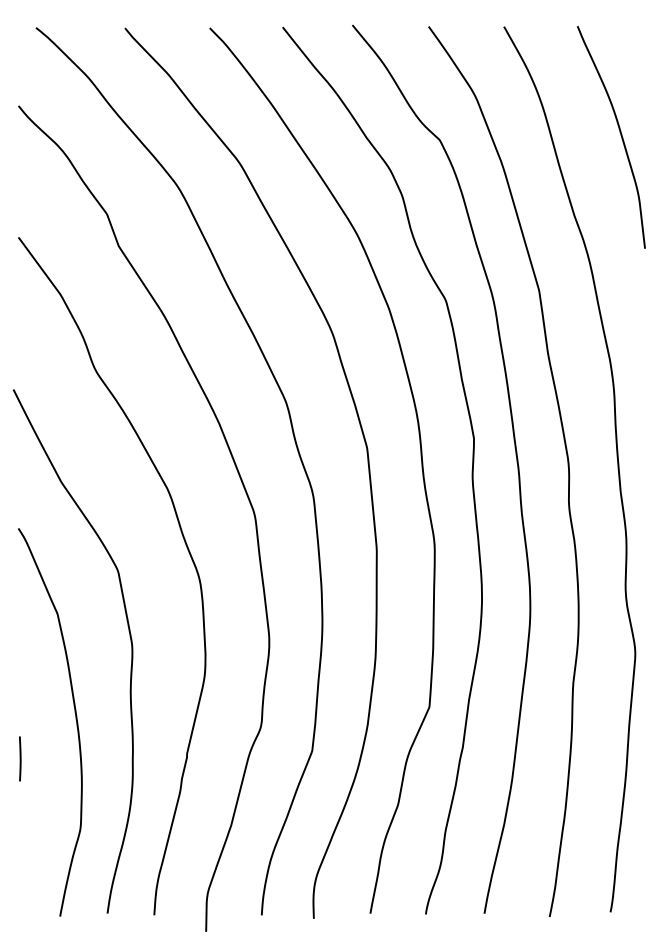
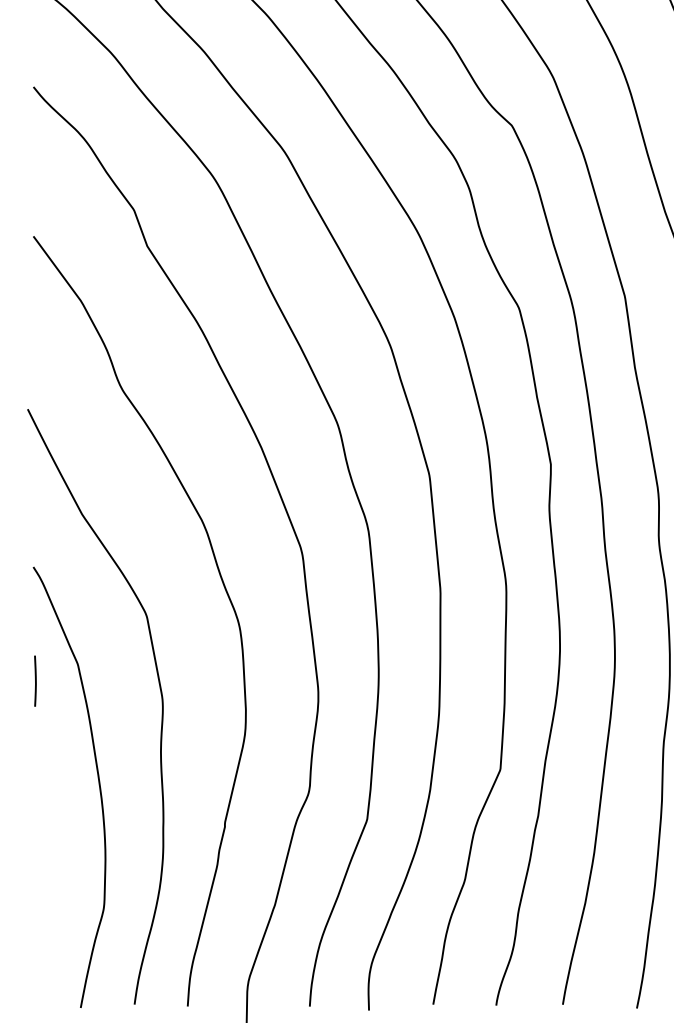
line: (20, 758) -> (35, 680), moved

